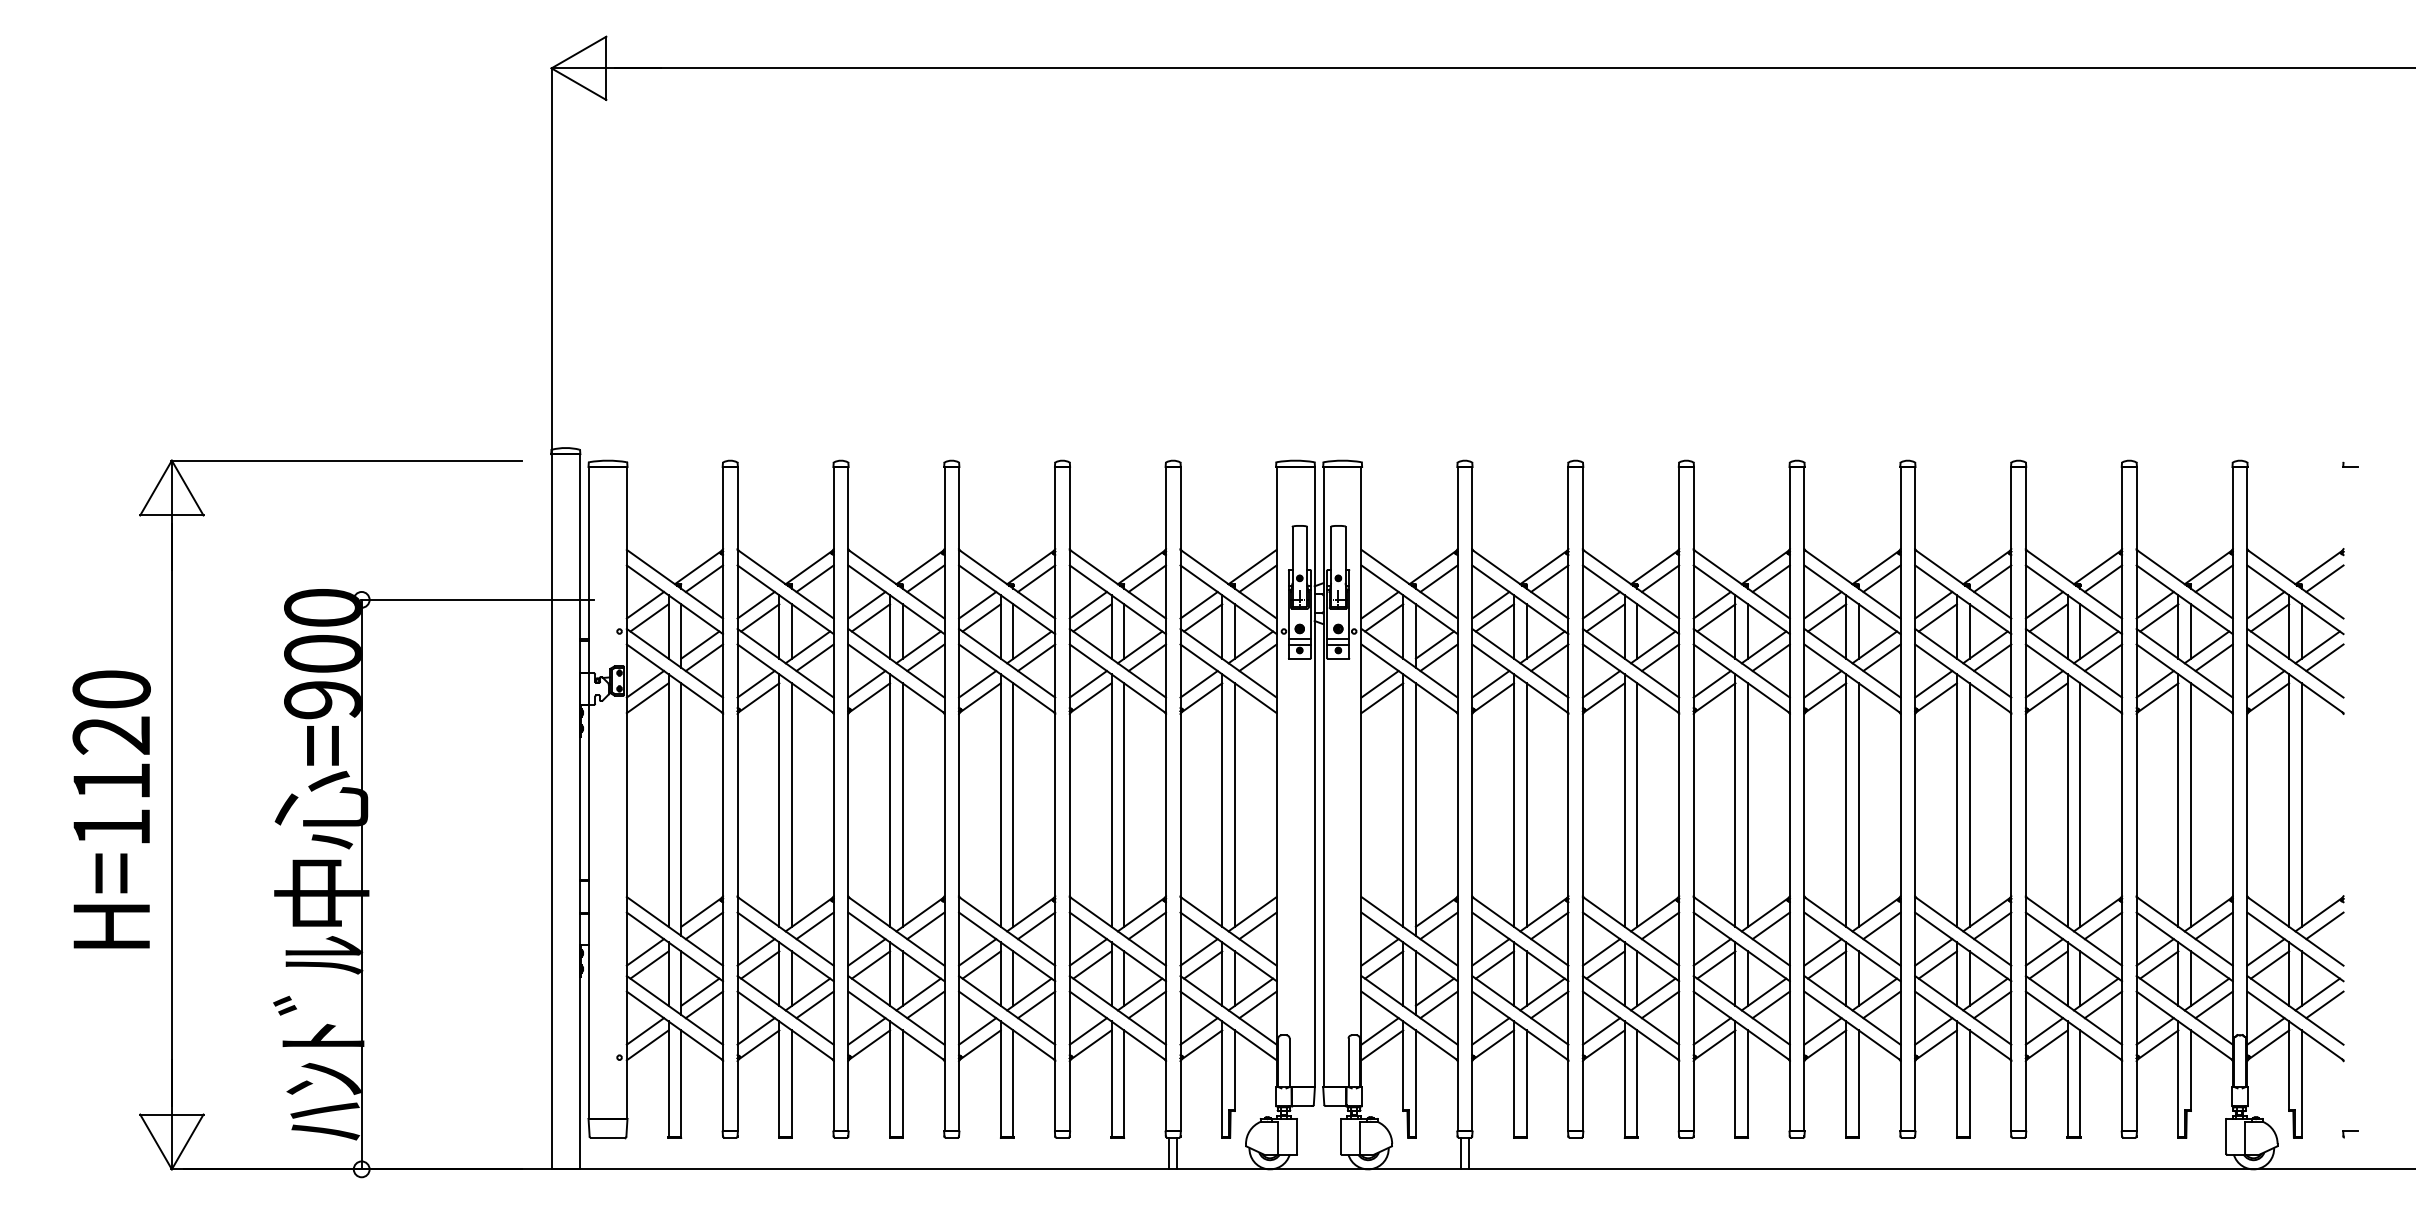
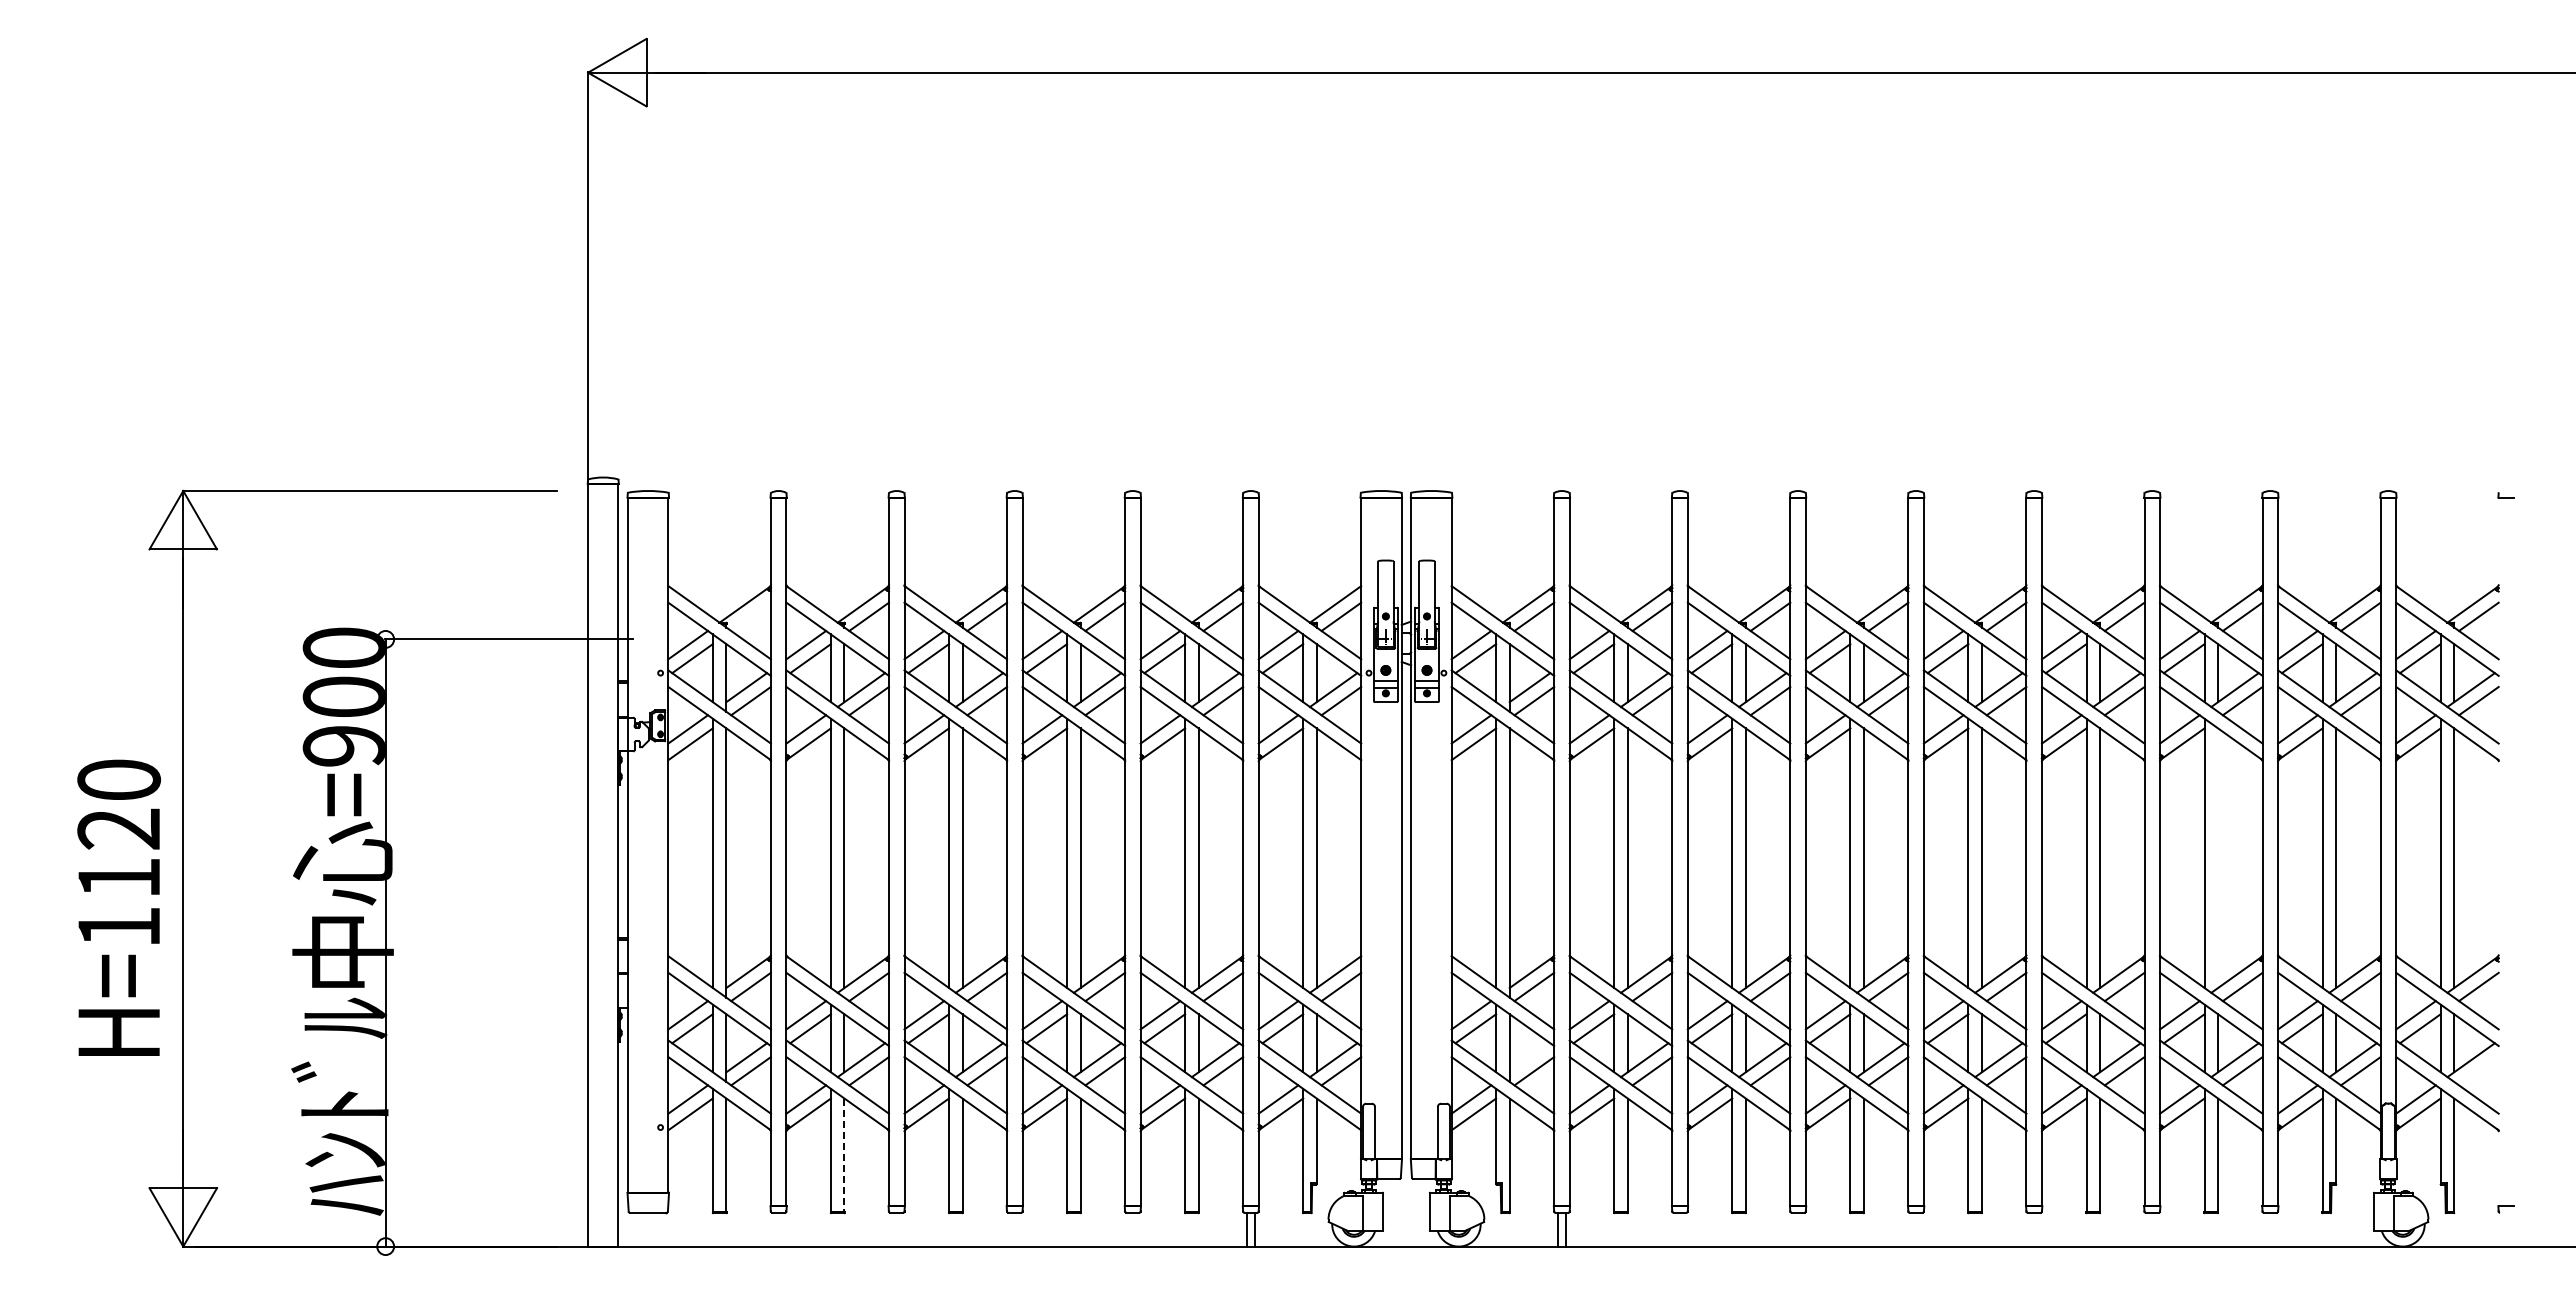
line: (703, 578) -> (750, 616), removed
line: (2080, 805) -> (2218, 858), removed
text: (111, 809) -> (118, 907), moved
line: (1434, 992) -> (1529, 1057), removed
line: (2324, 1005) -> (2478, 1071), removed
line: (792, 1083) -> (844, 1155), solid -> dashed

